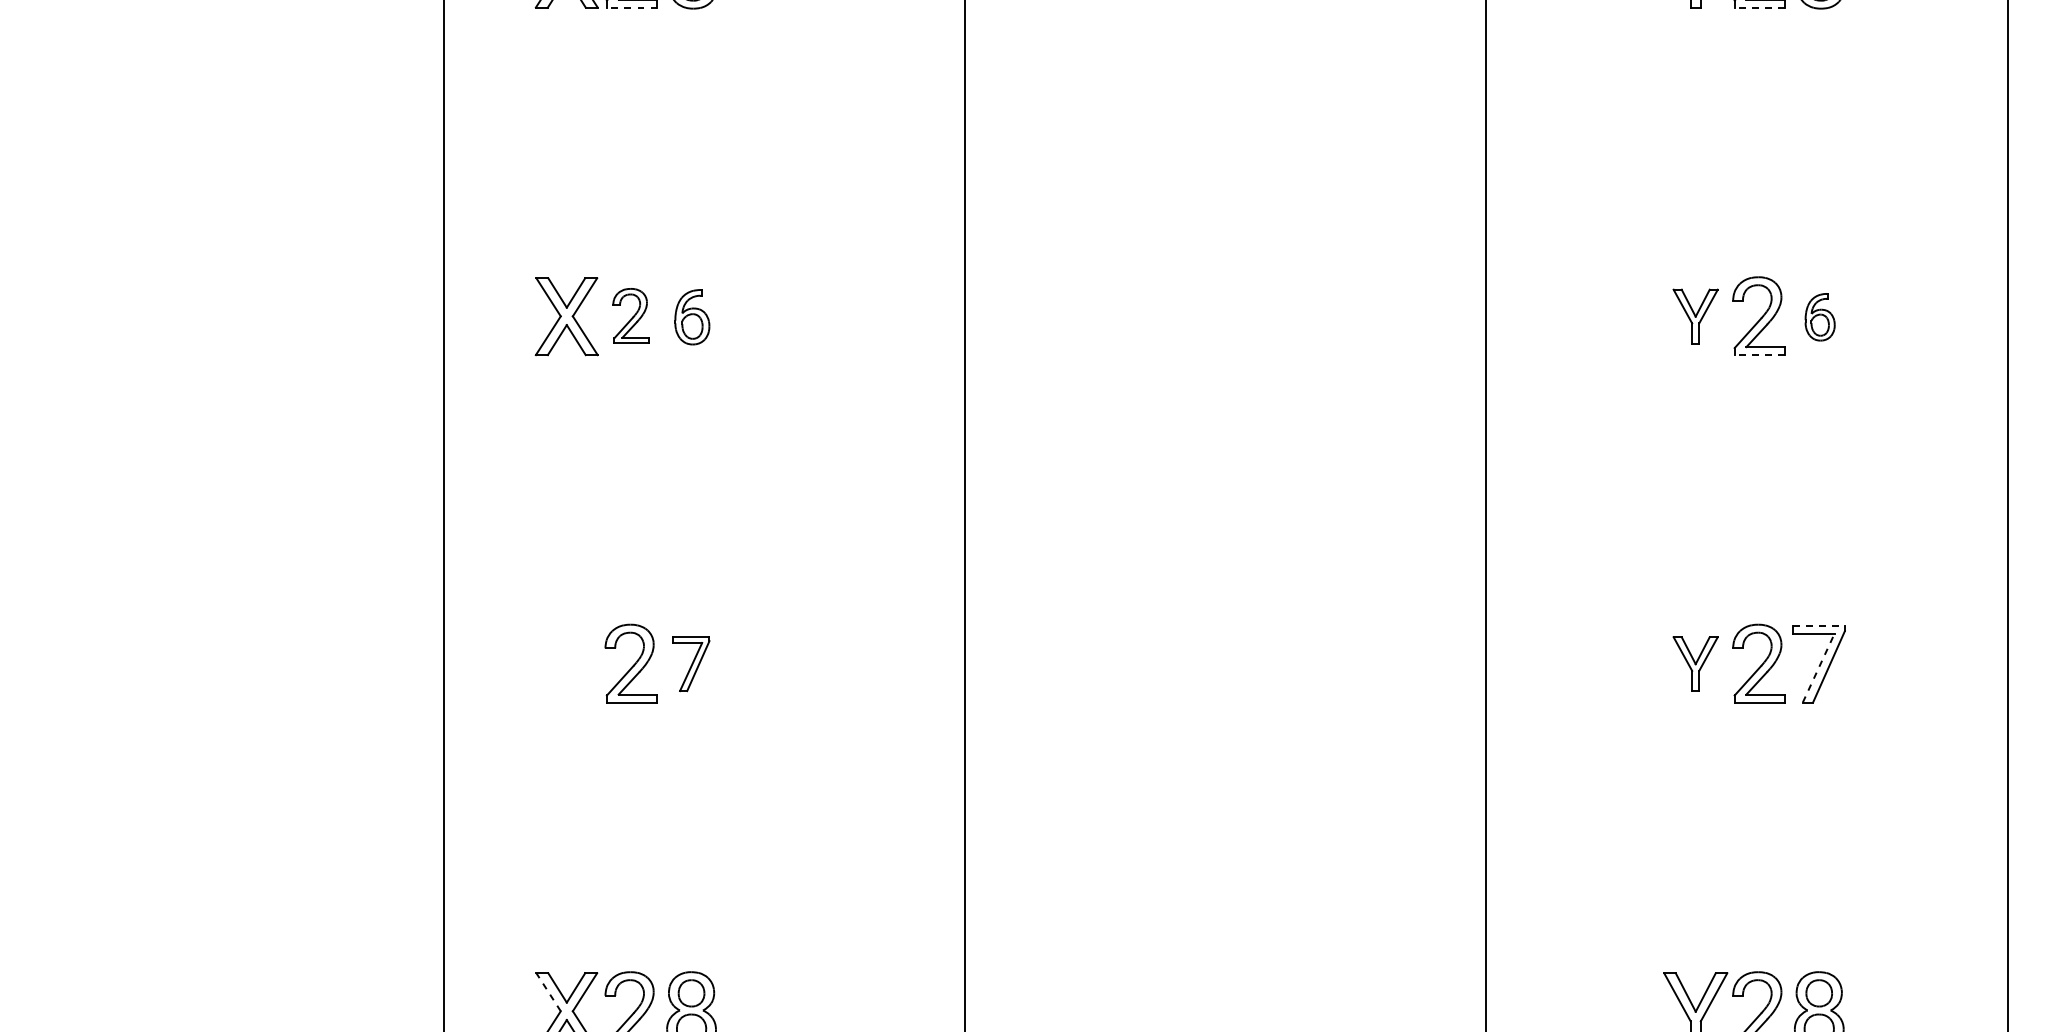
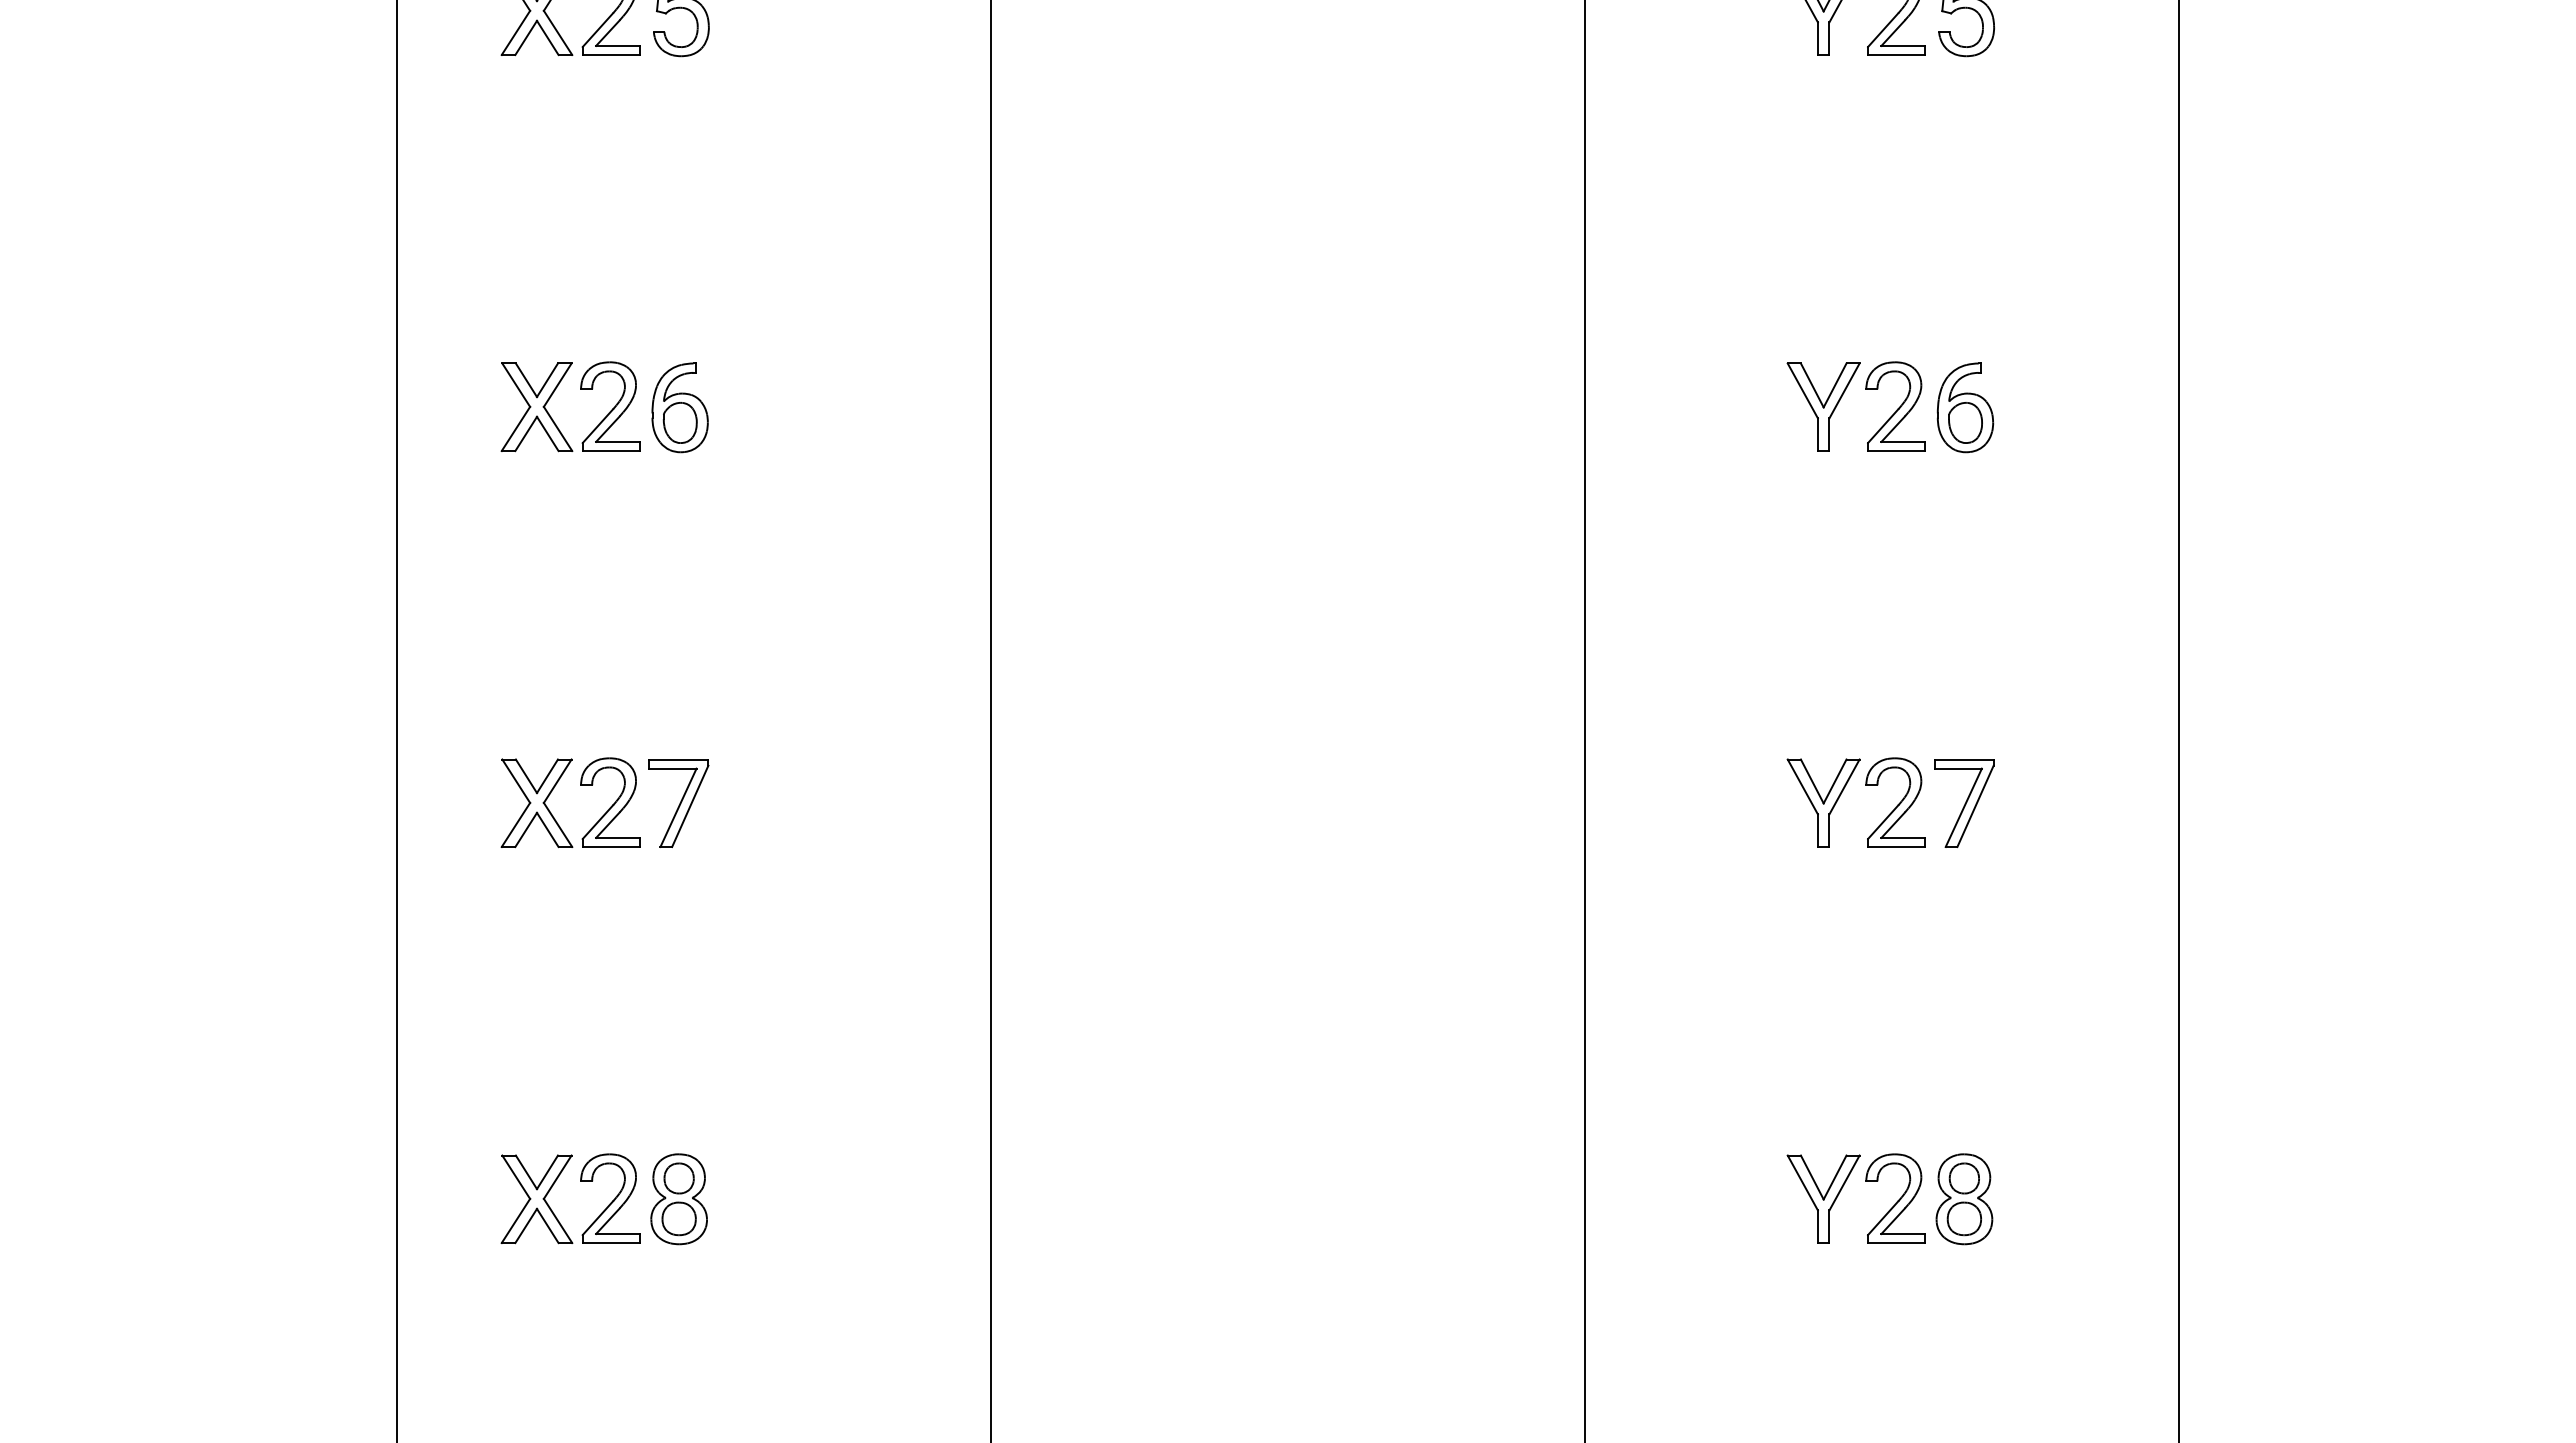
line: (632, 8) -> (611, 55), dashed -> solid
line: (1759, 8) -> (1896, 55), dashed -> solid
part: (631, 316) -> (610, 406), size x1.43
part: (691, 316) -> (679, 407), size x1.43
part: (1695, 316) -> (1823, 406), size x1.43
part: (1820, 316) -> (1965, 407), size x1.67
line: (1759, 355) -> (1896, 451), dashed -> solid
line: (1819, 625) -> (1964, 759), dashed -> solid
part: (1695, 663) -> (1823, 802), size x1.43
part: (566, 664) -> (536, 803), added
part: (690, 664) -> (678, 803), size x1.43
line: (1819, 667) -> (1964, 807), dashed -> solid
line: (548, 992) -> (516, 1177), dashed -> solid

